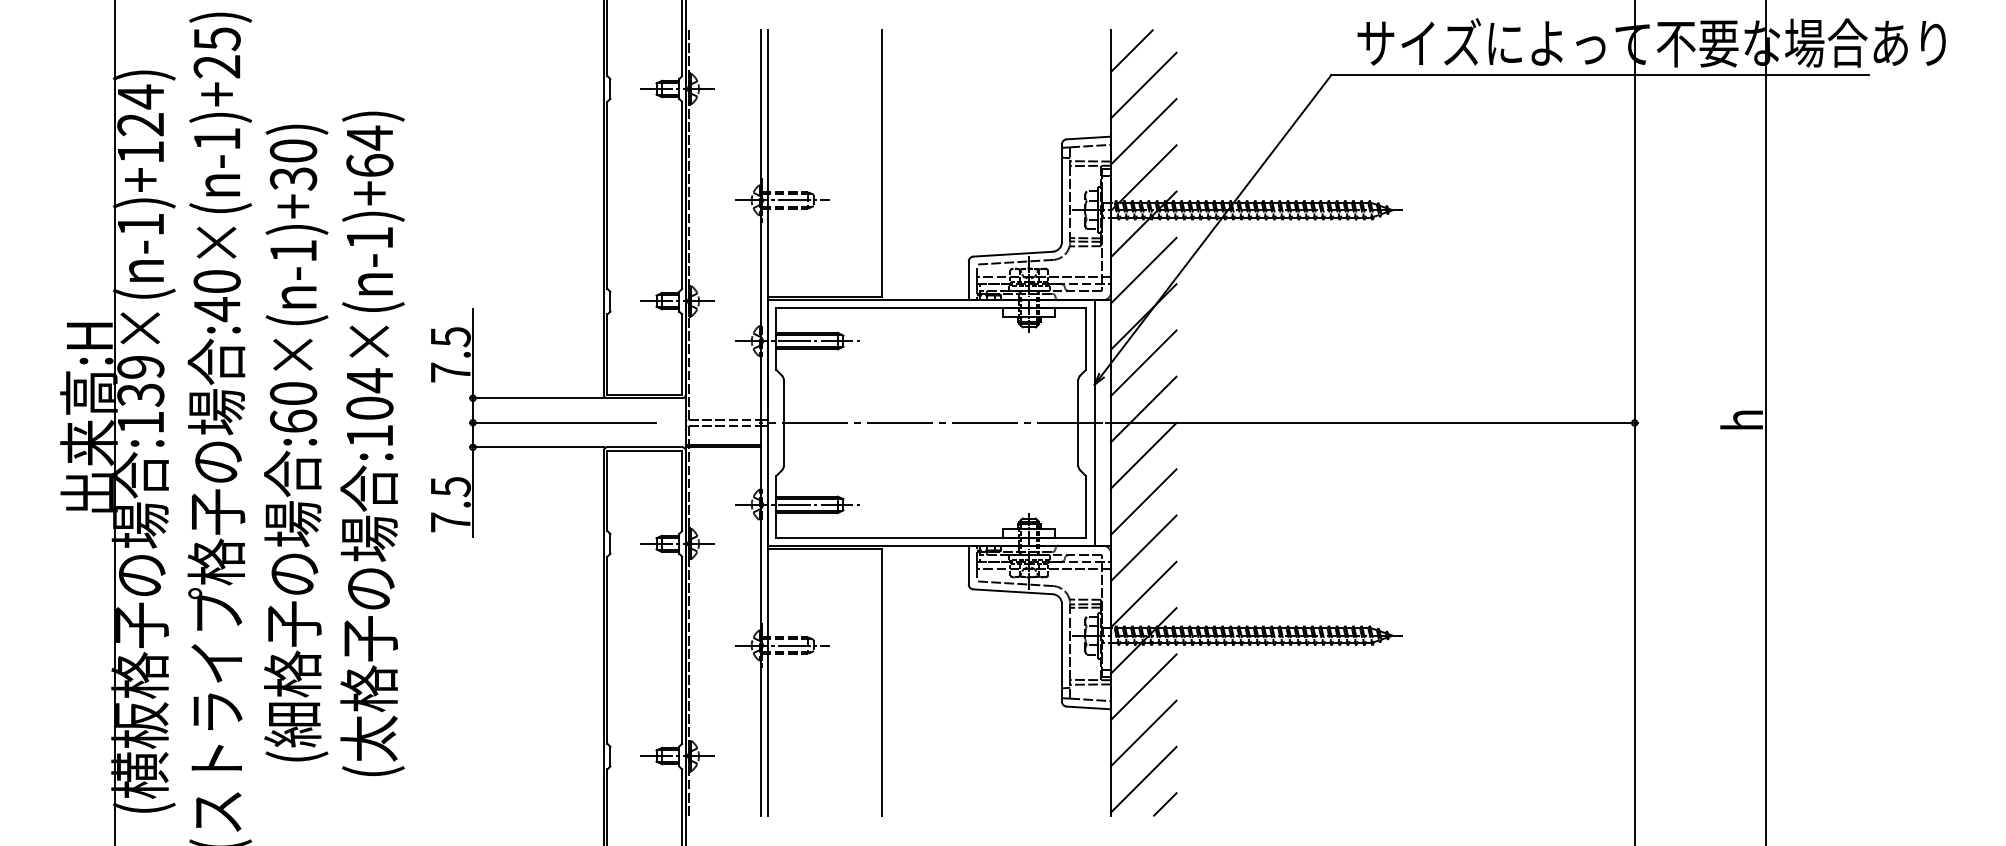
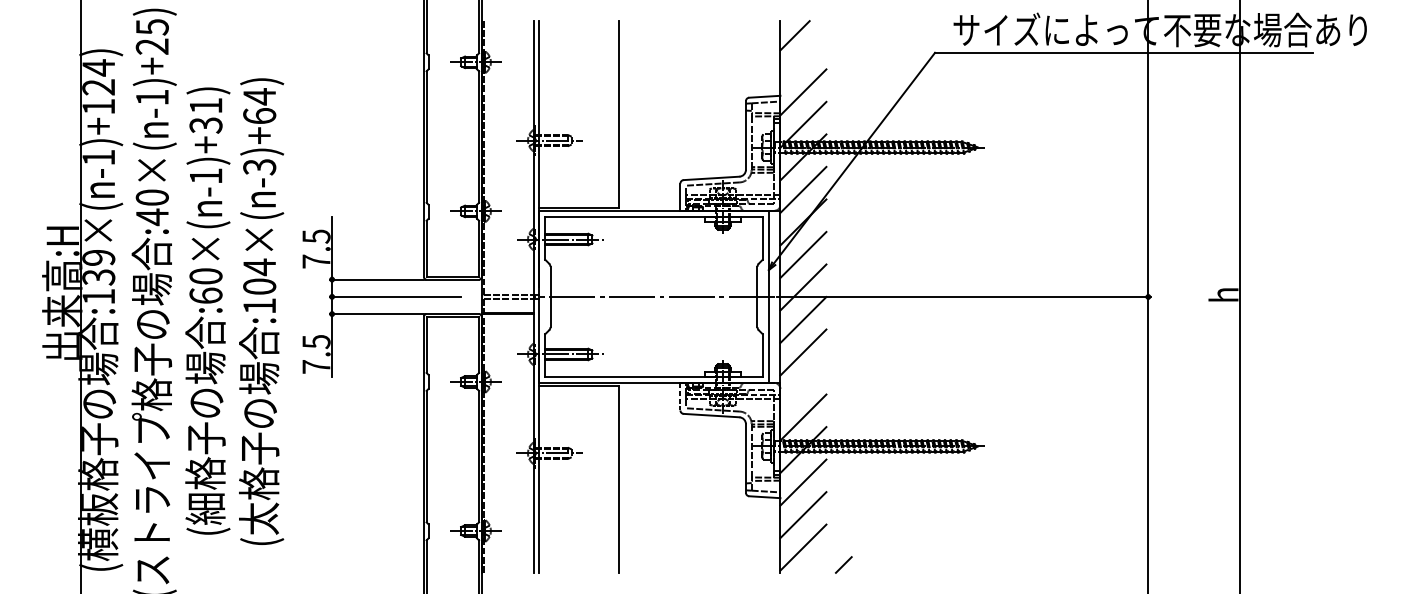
line: (1143, 85) -> (803, 59), removed
text: (293, 150) -> (206, 105), :60×(n-1)+30) -> :60×(n-1)+31)
text: (369, 238) -> (259, 167), :104×(n-1)+64) -> :104×(n-3)+64)
line: (1143, 548) -> (803, 385), removed
line: (968, 565) -> (680, 397), solid -> dashed
line: (1165, 804) -> (843, 565), moved

